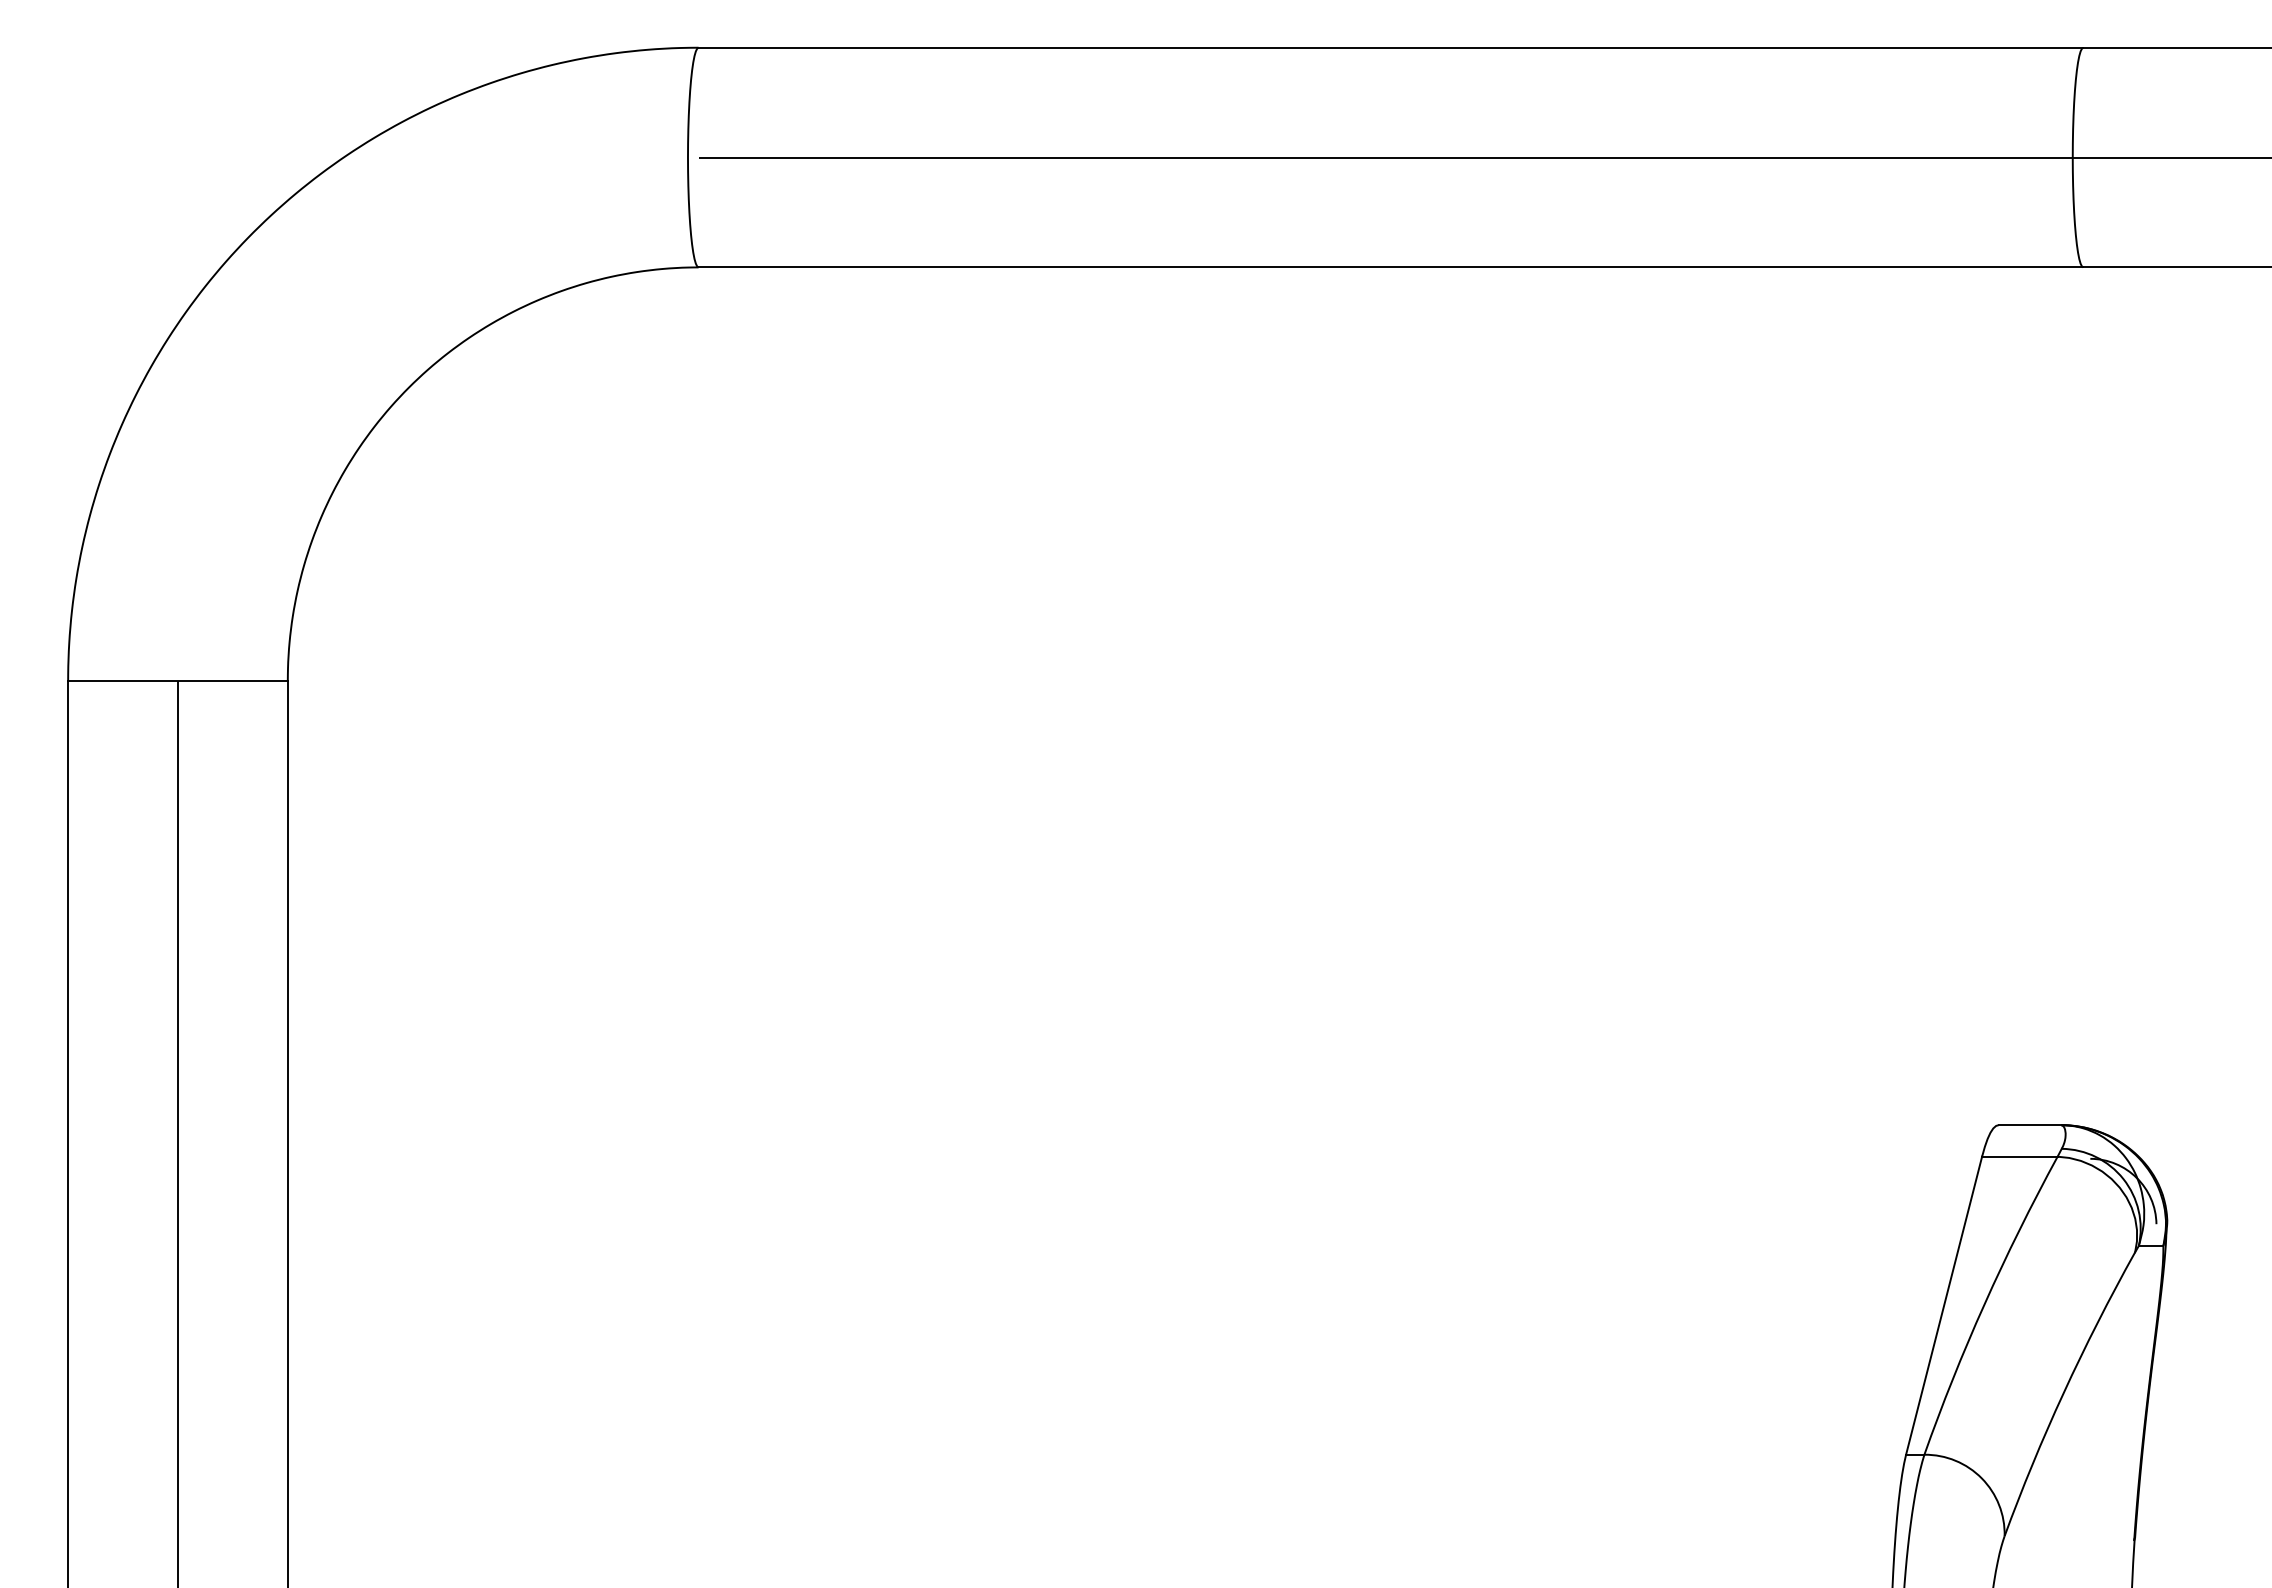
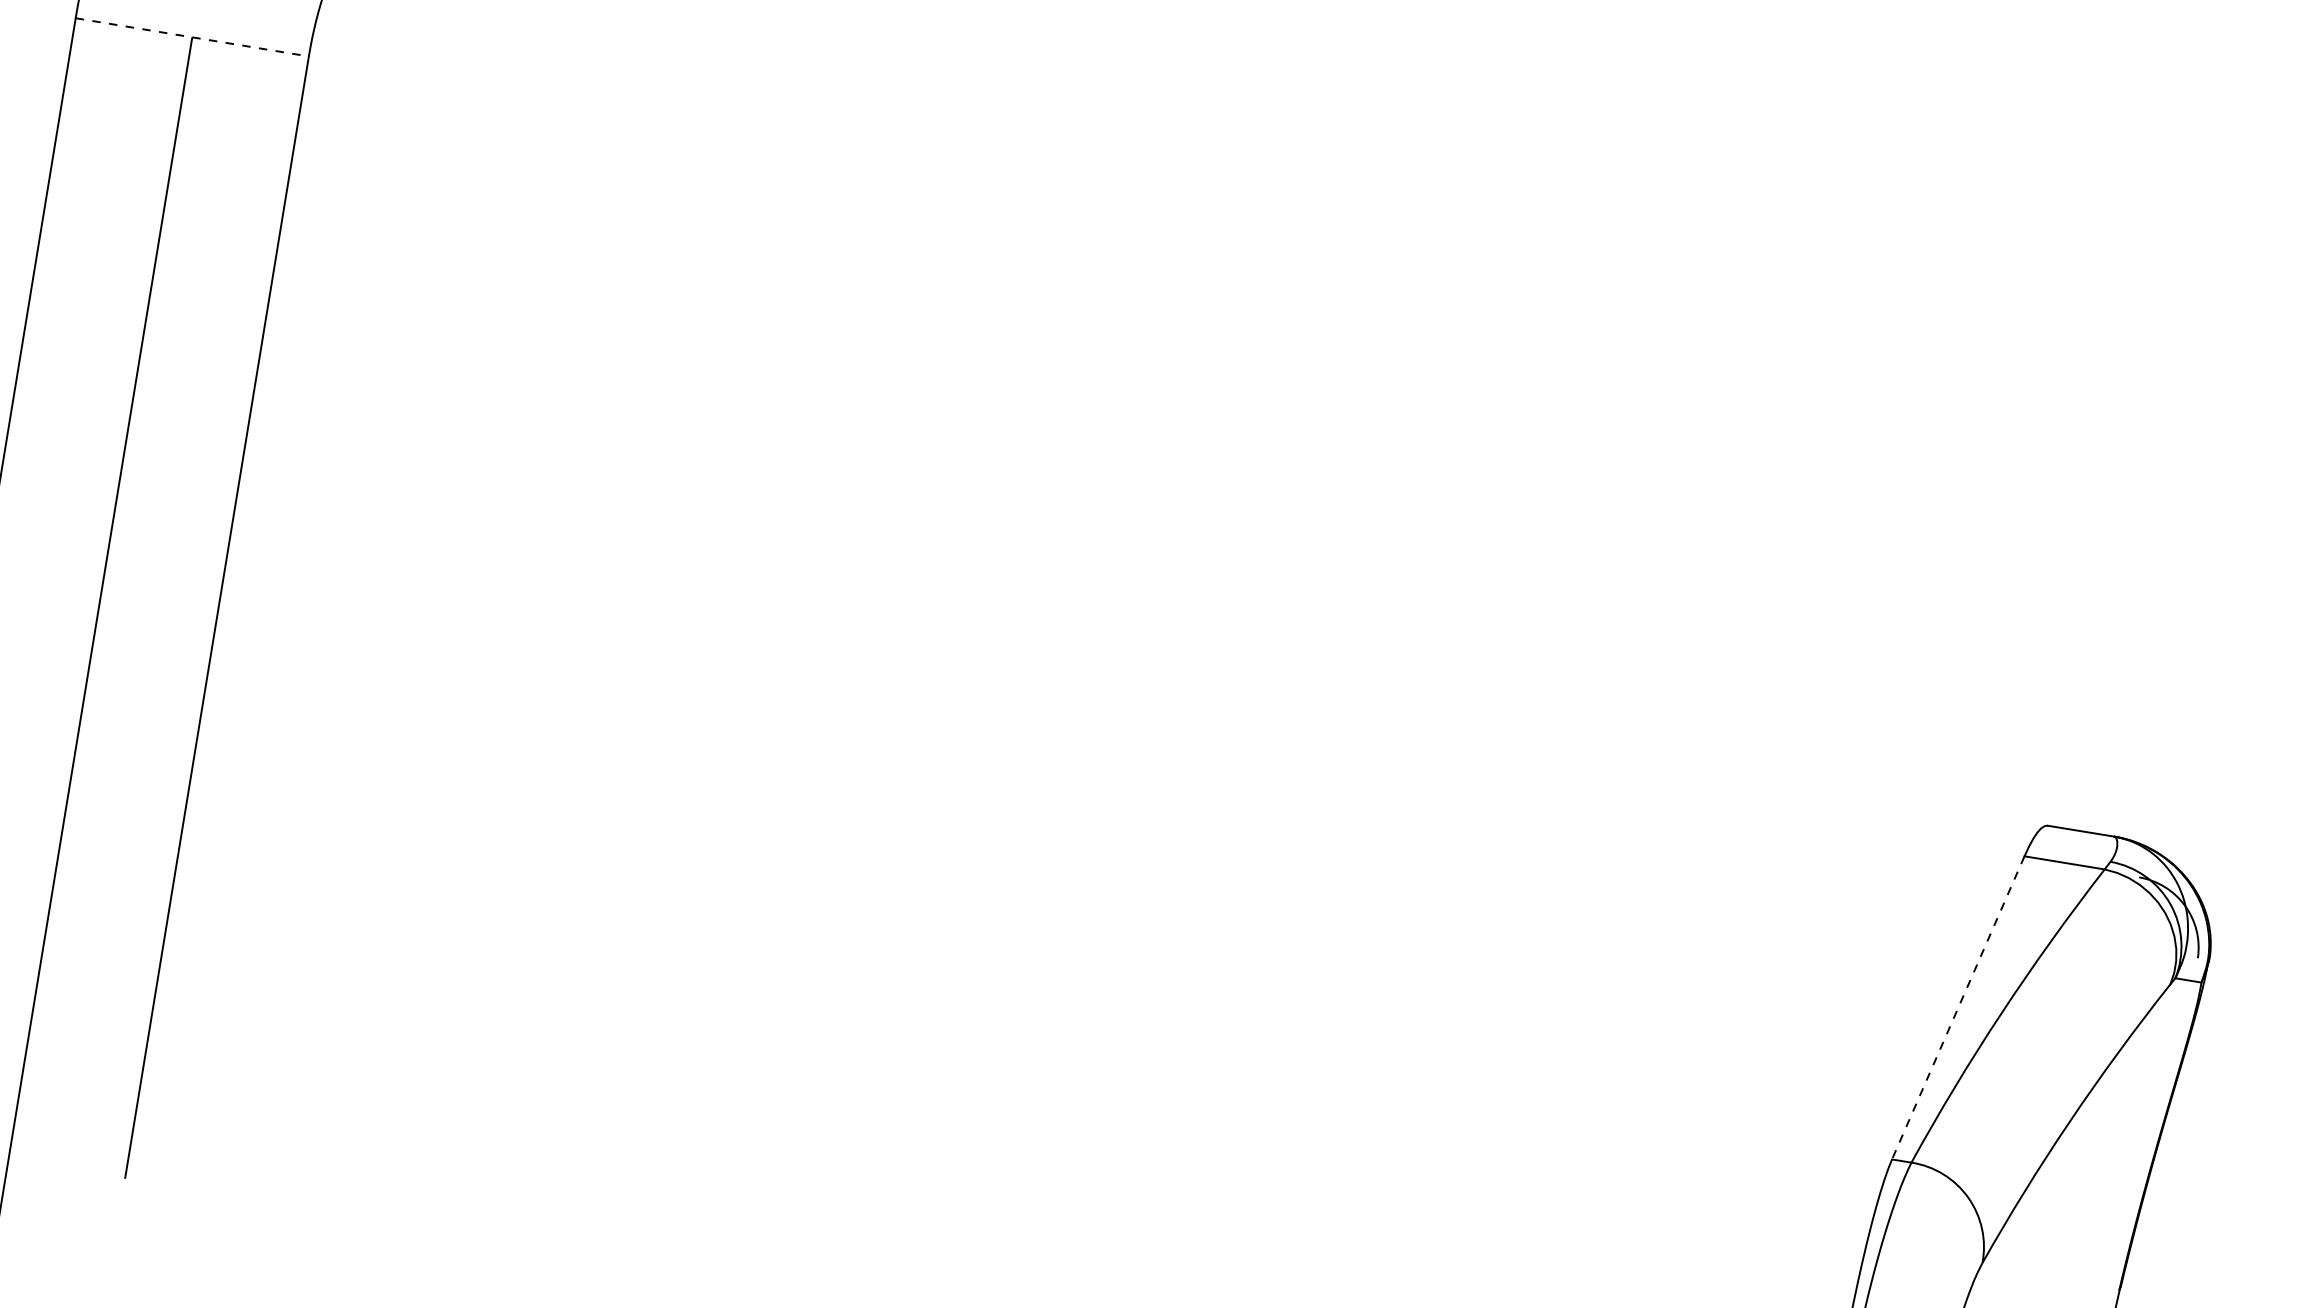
line: (177, 680) -> (191, 37), solid -> dashed
line: (1944, 1305) -> (1958, 1007), solid -> dashed

